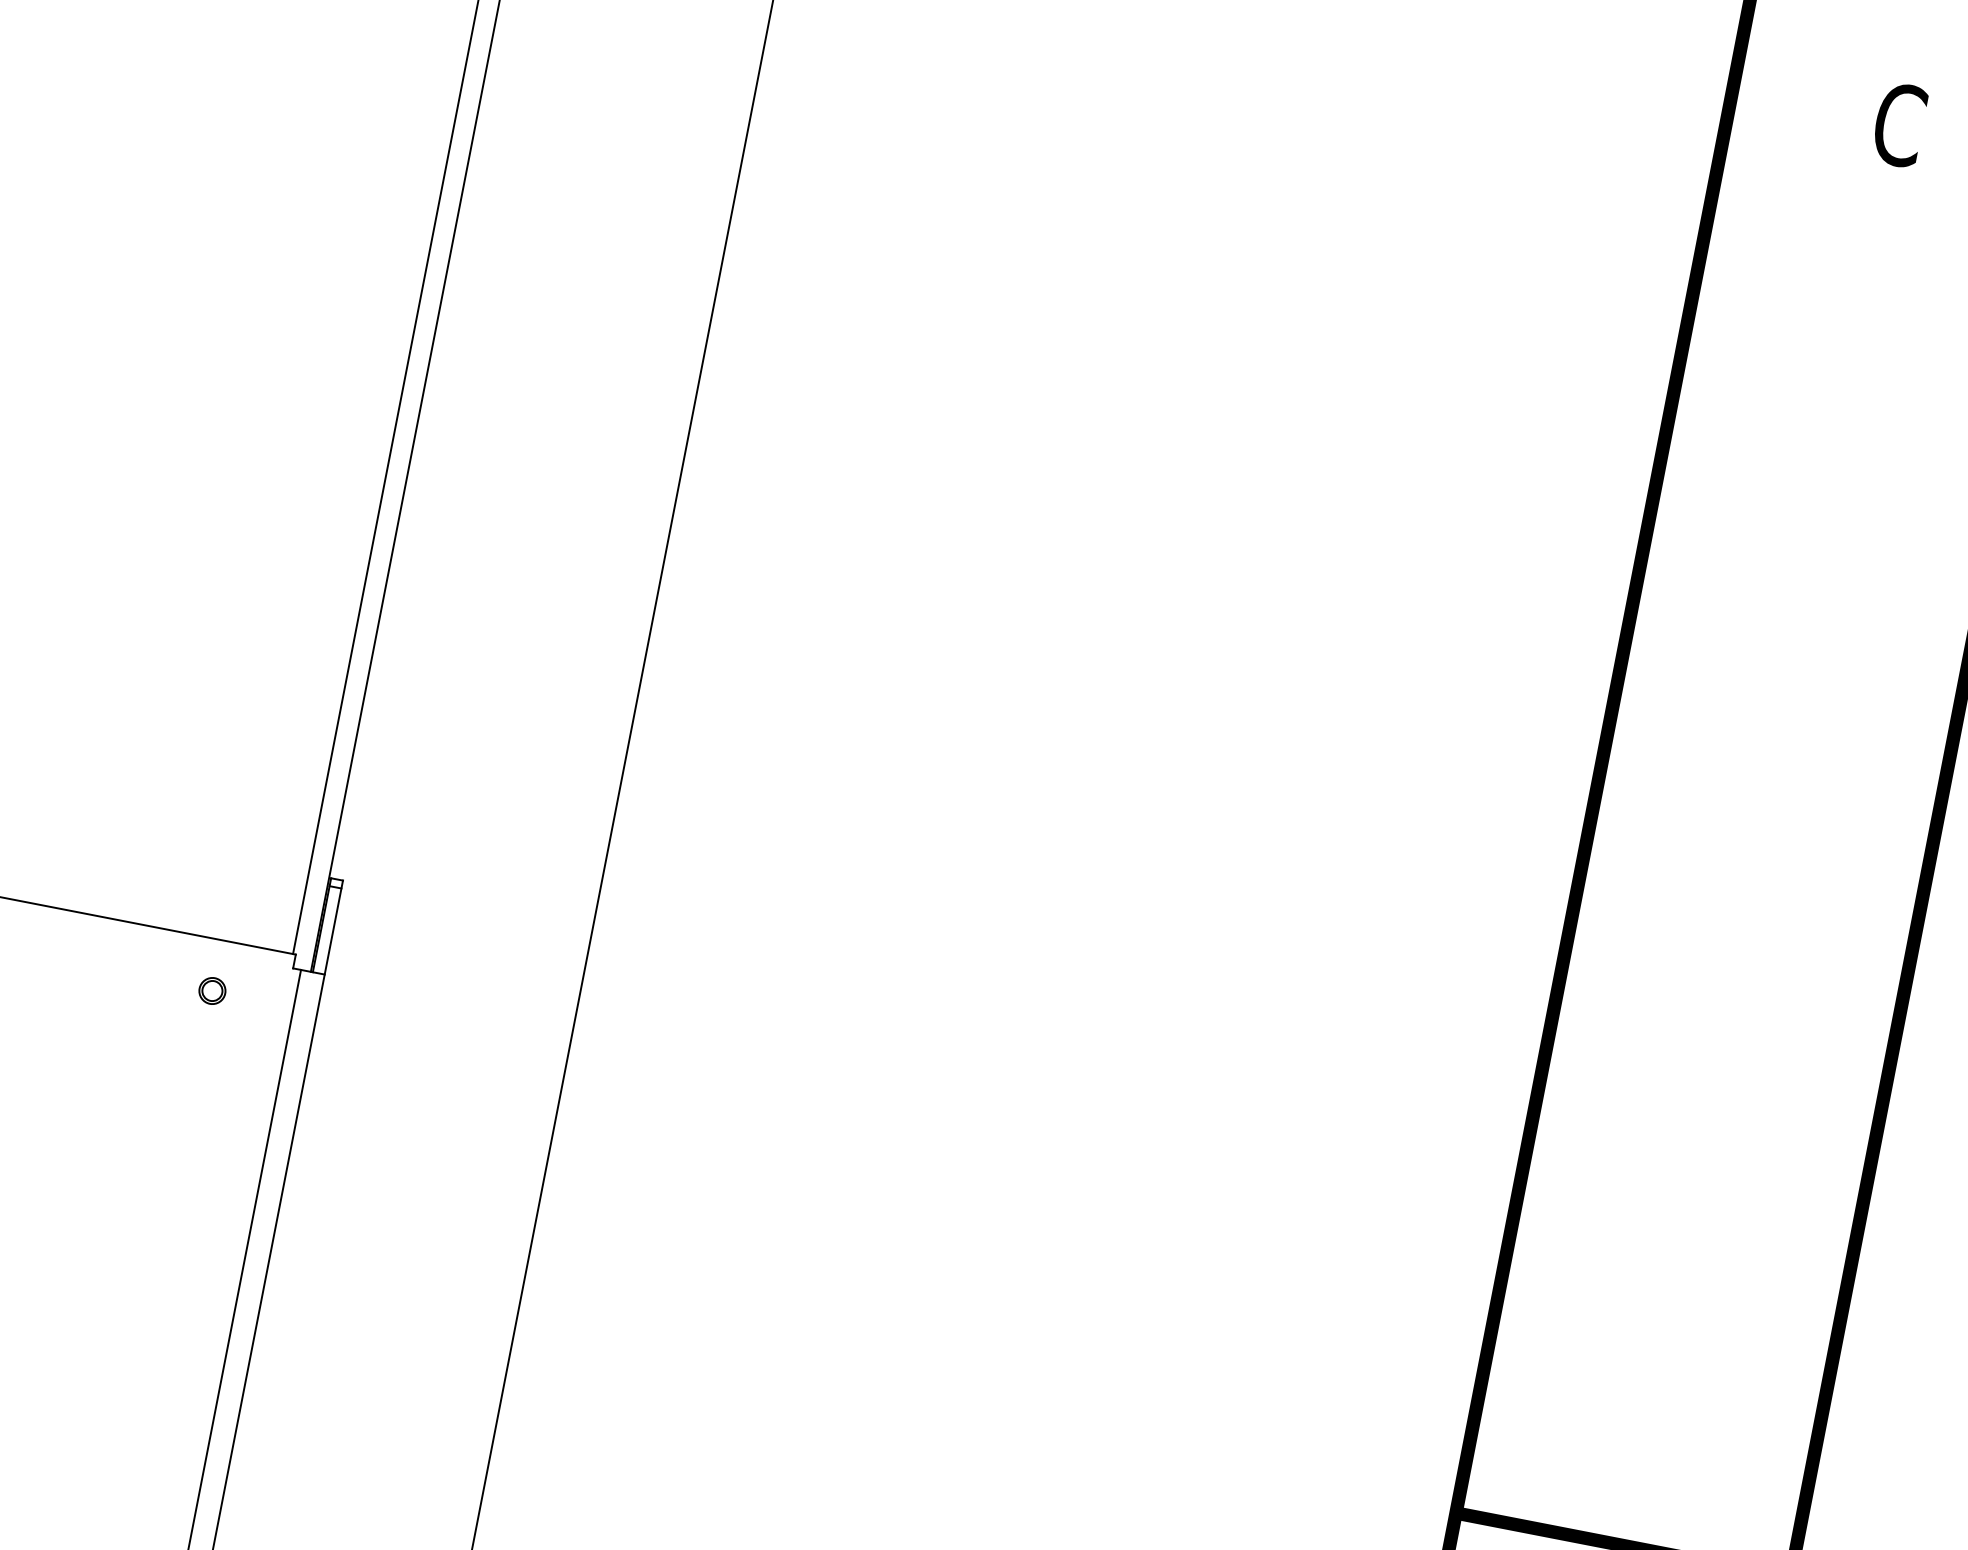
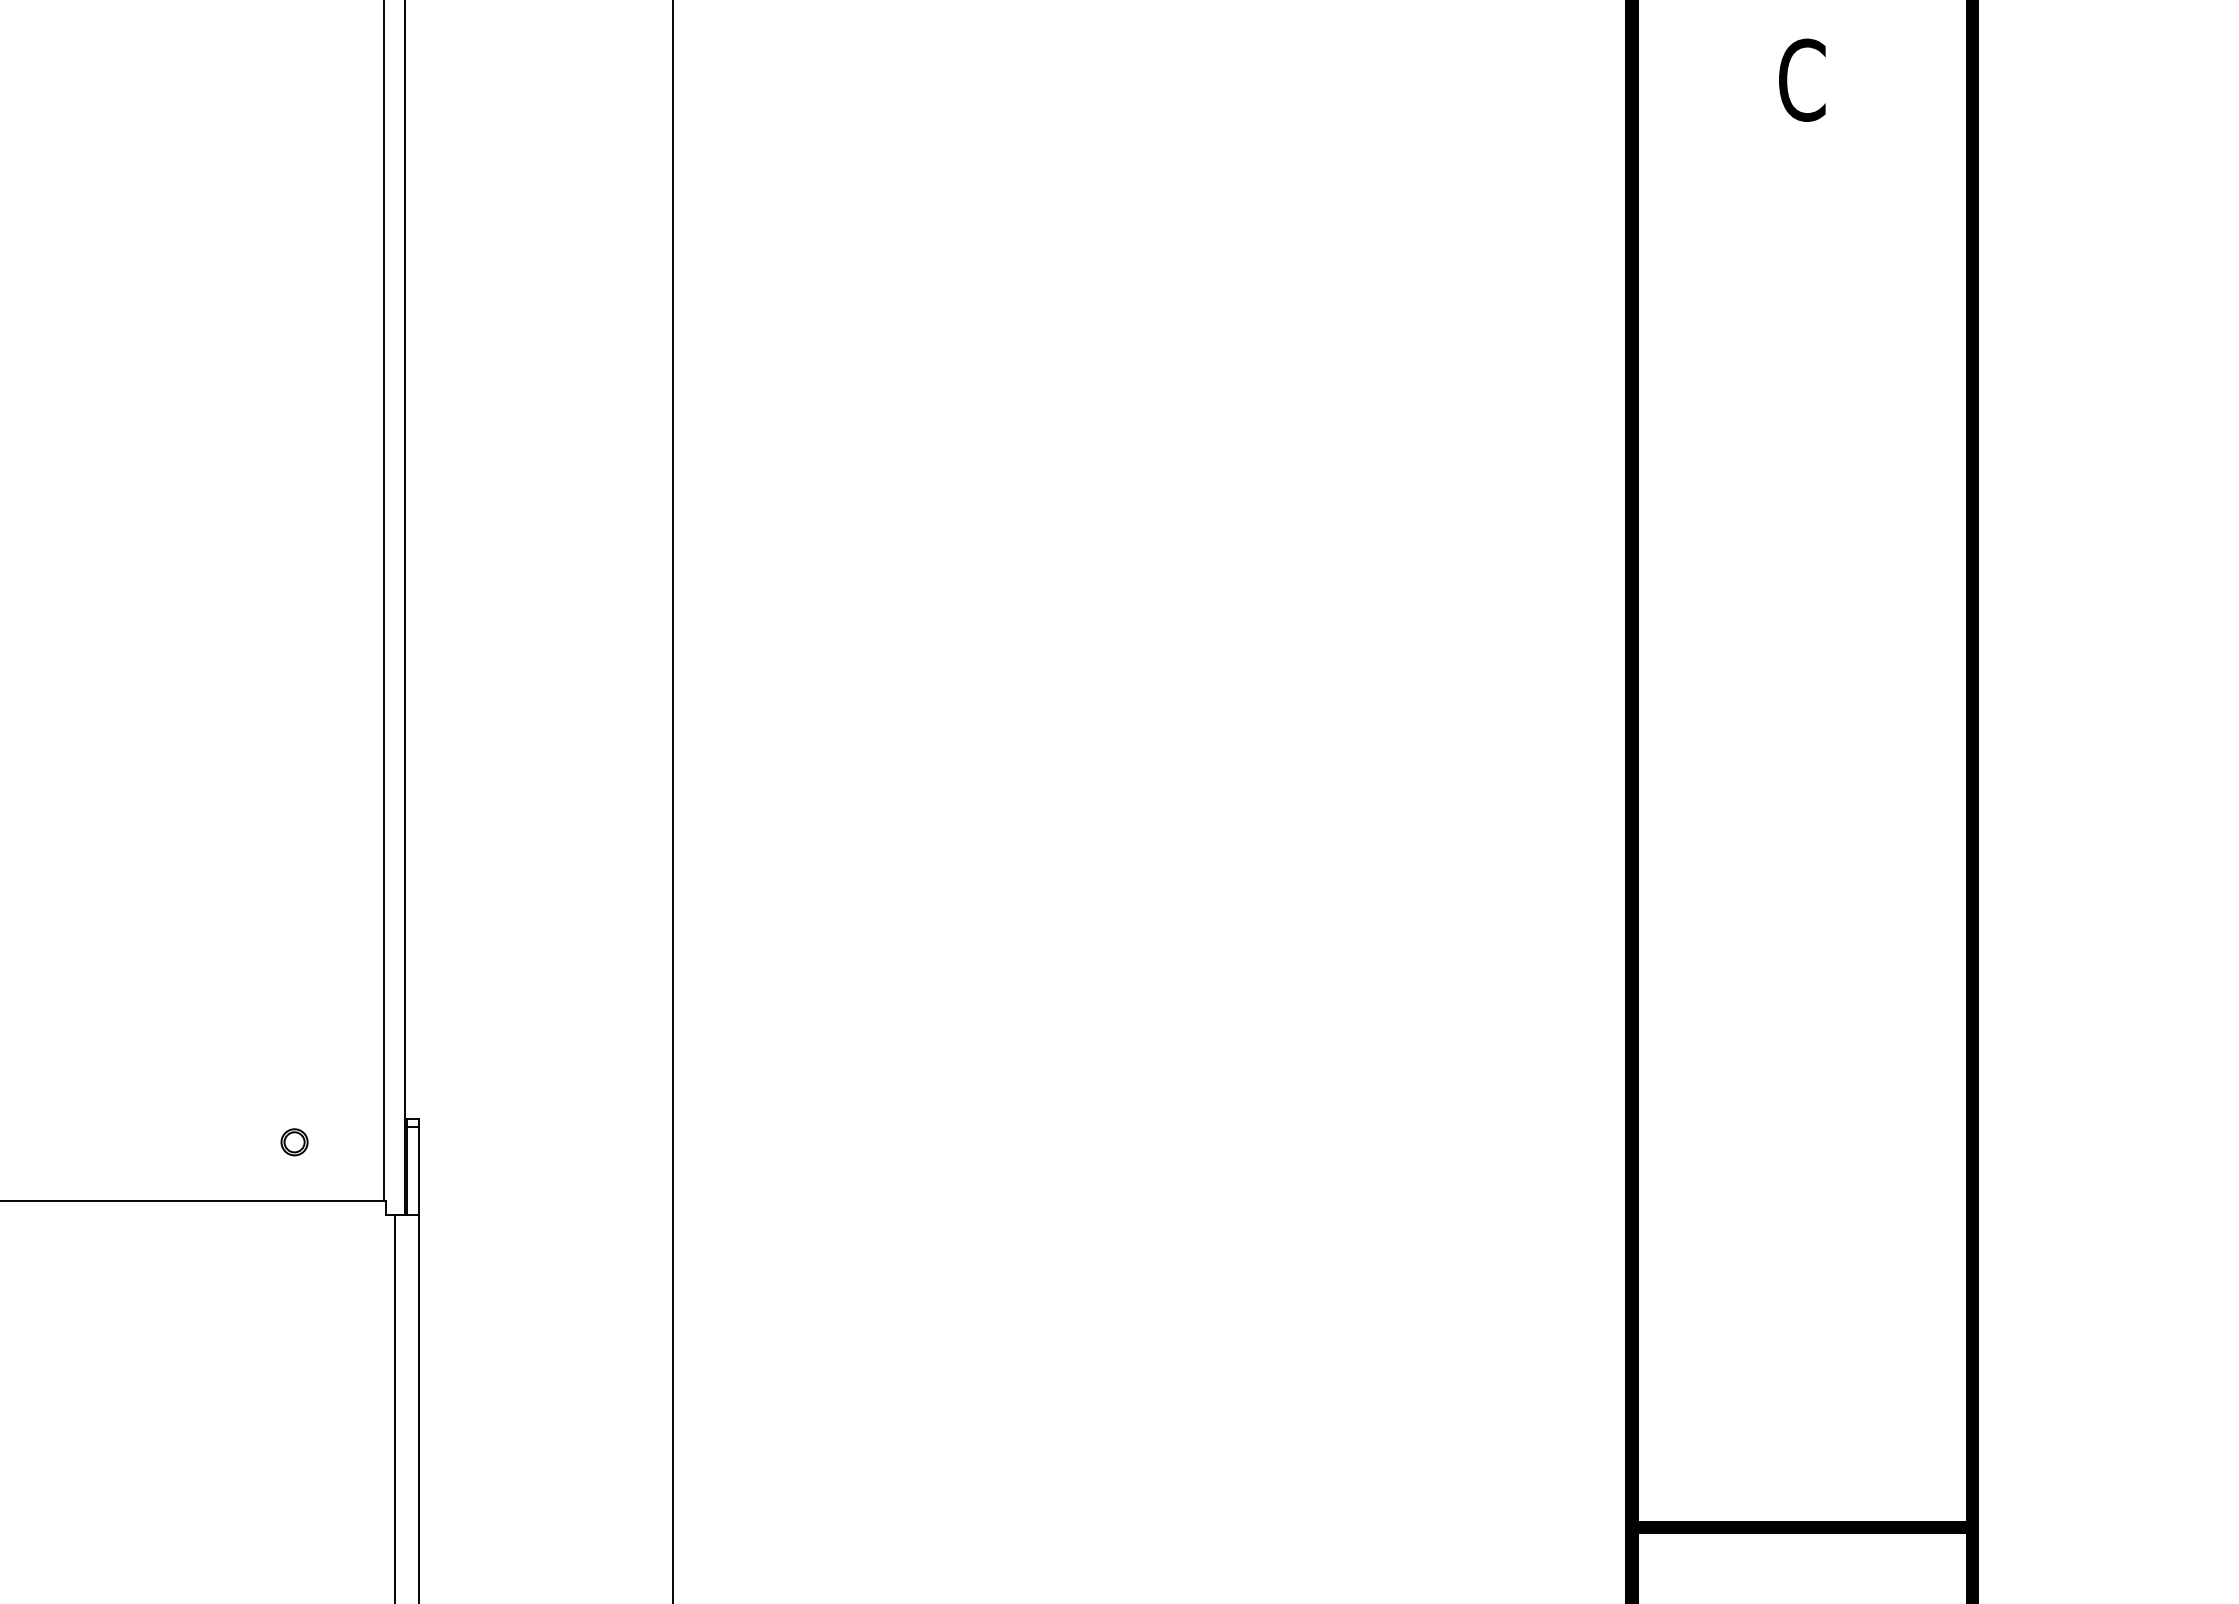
part: (212, 991) -> (294, 1142), moved

